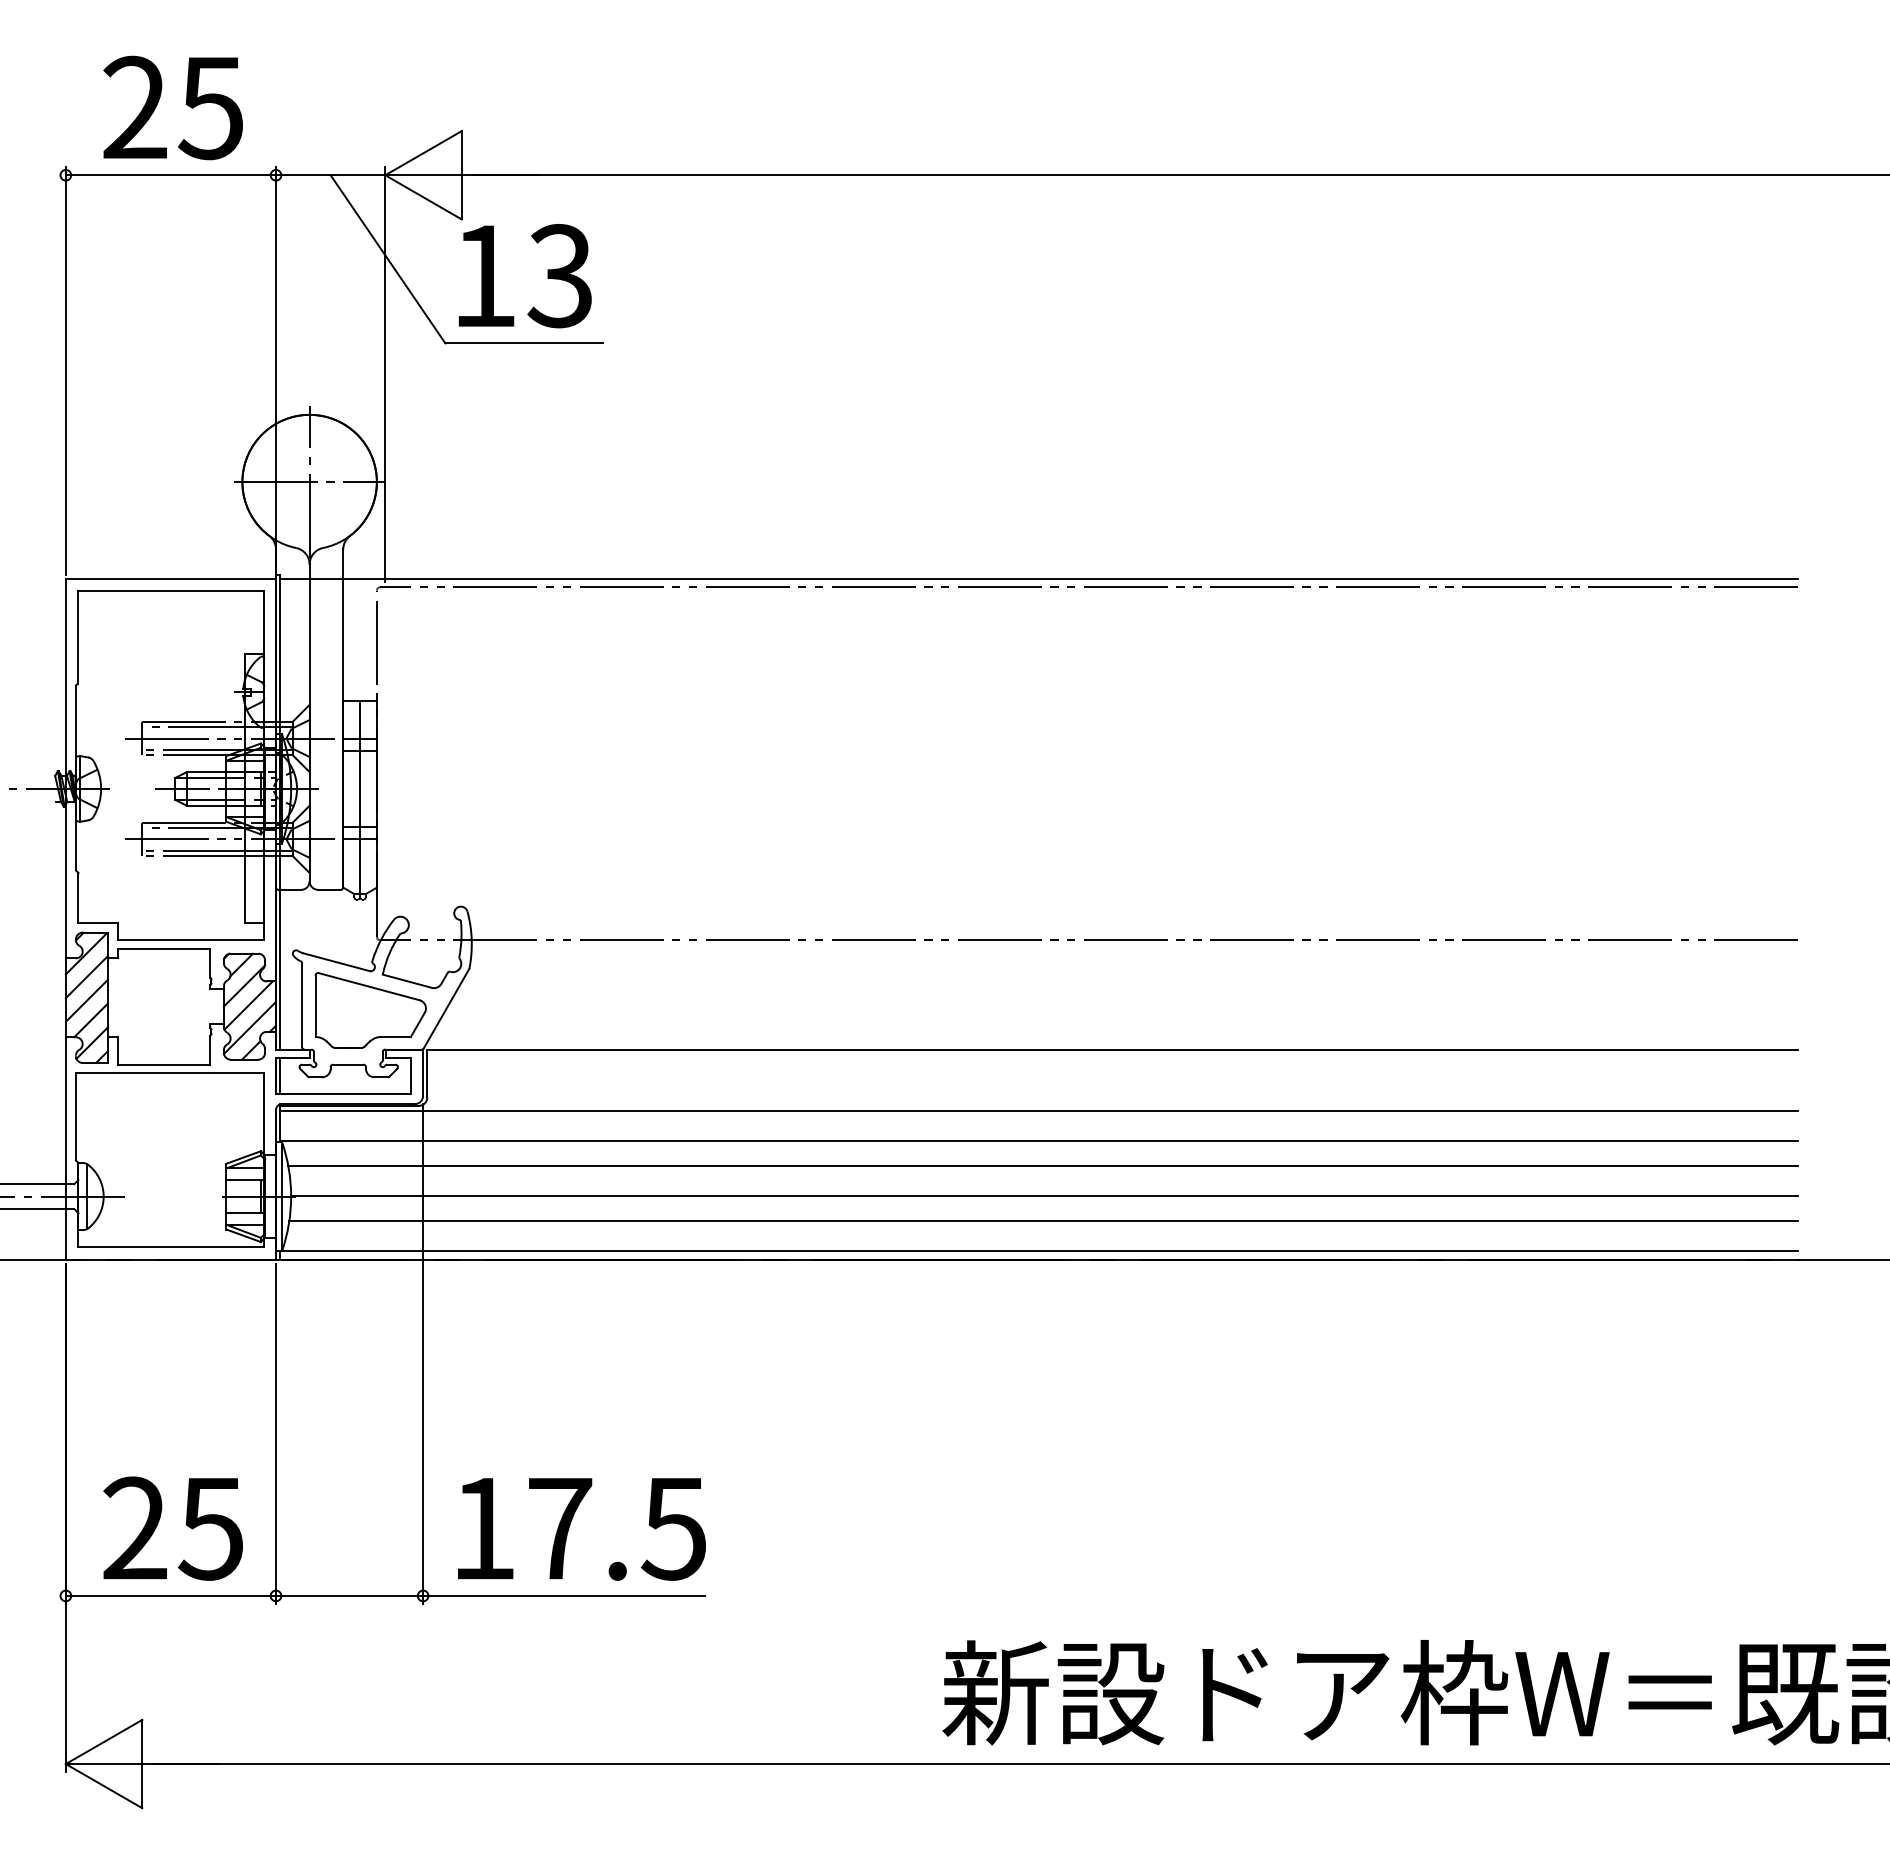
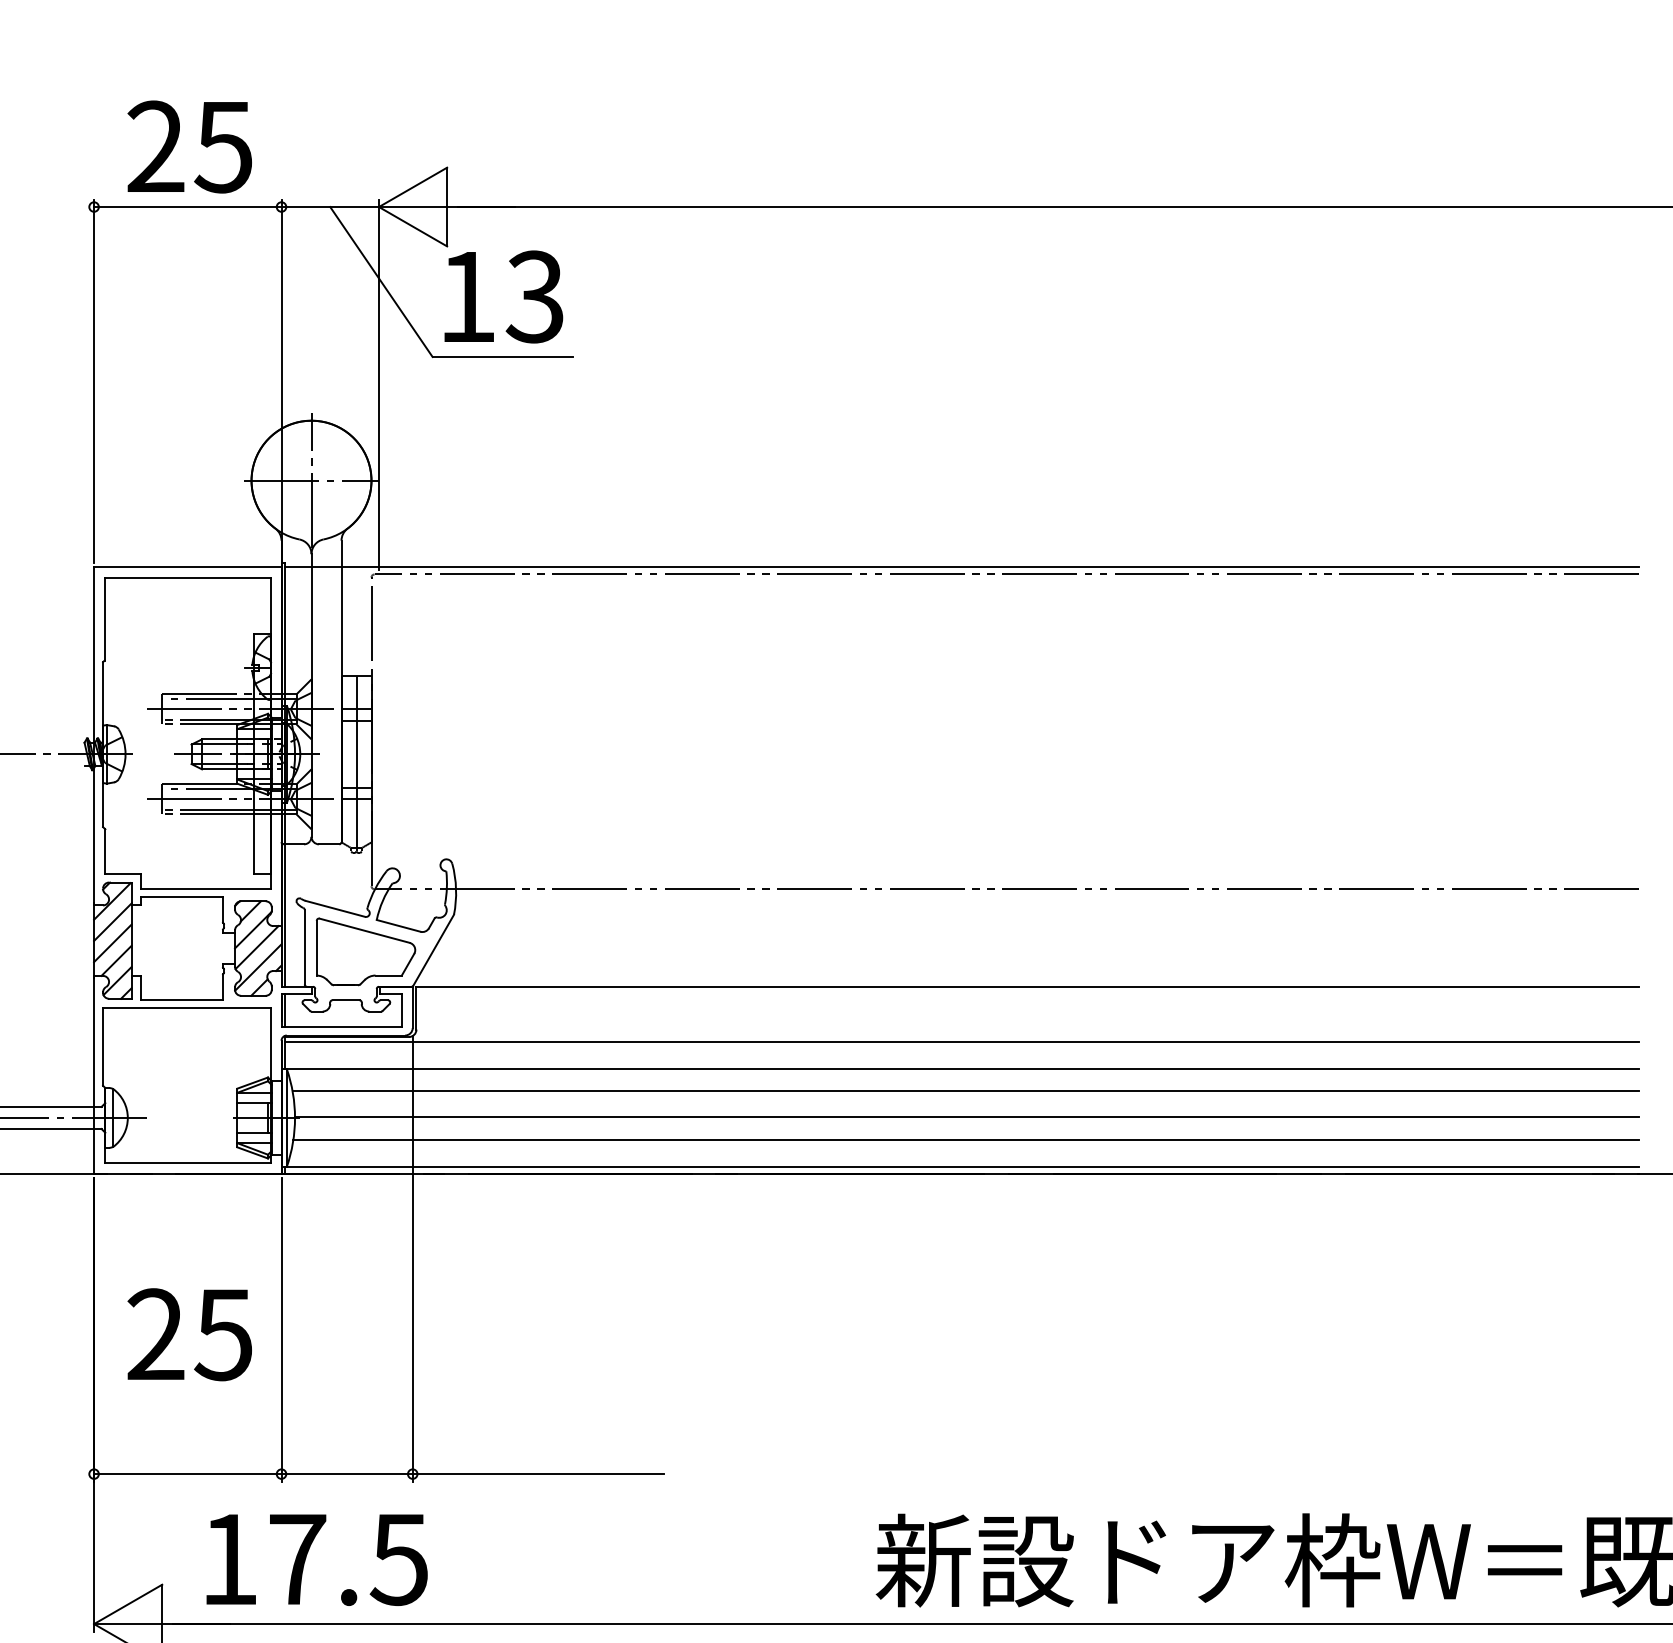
text: (172, 1528) -> (189, 1334), moved
text: (581, 1529) -> (316, 1560), moved

